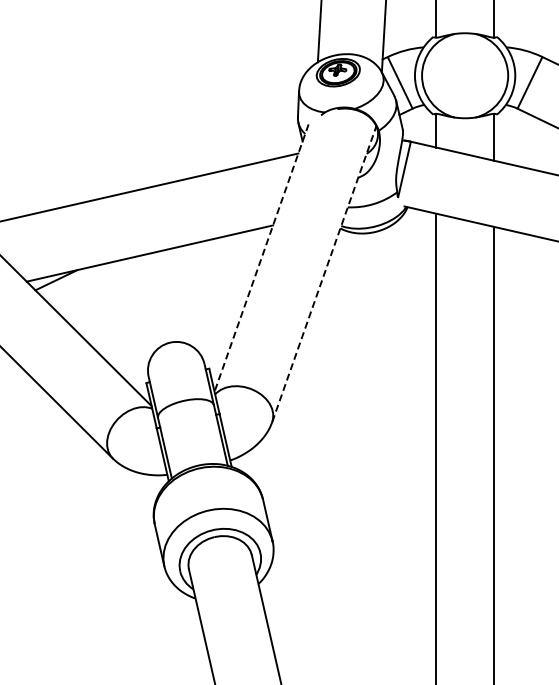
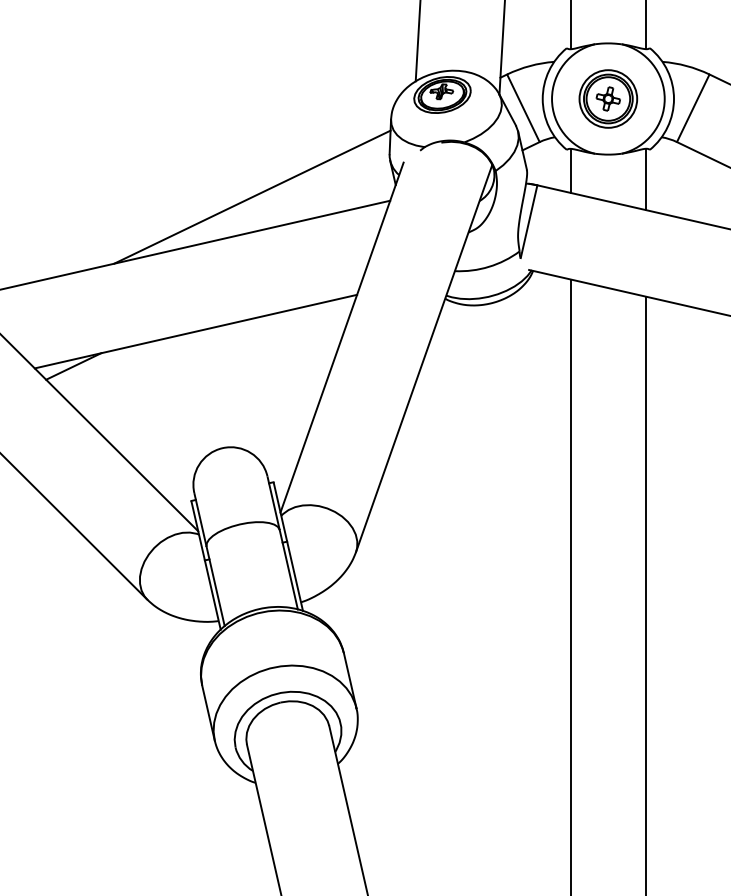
part: (464, 75) -> (607, 98), added
line: (192, 150) -> (251, 196), added
line: (261, 258) -> (341, 338), dashed -> solid
line: (324, 274) -> (424, 359), dashed -> solid

